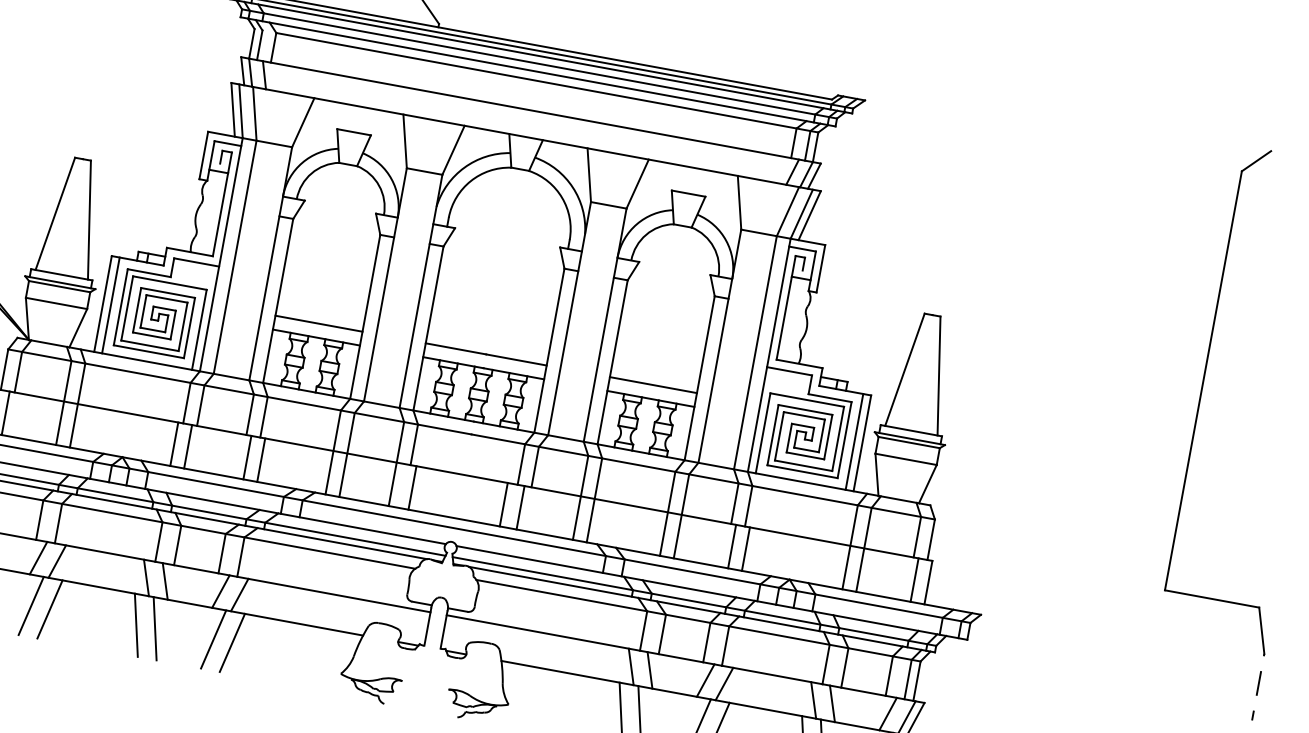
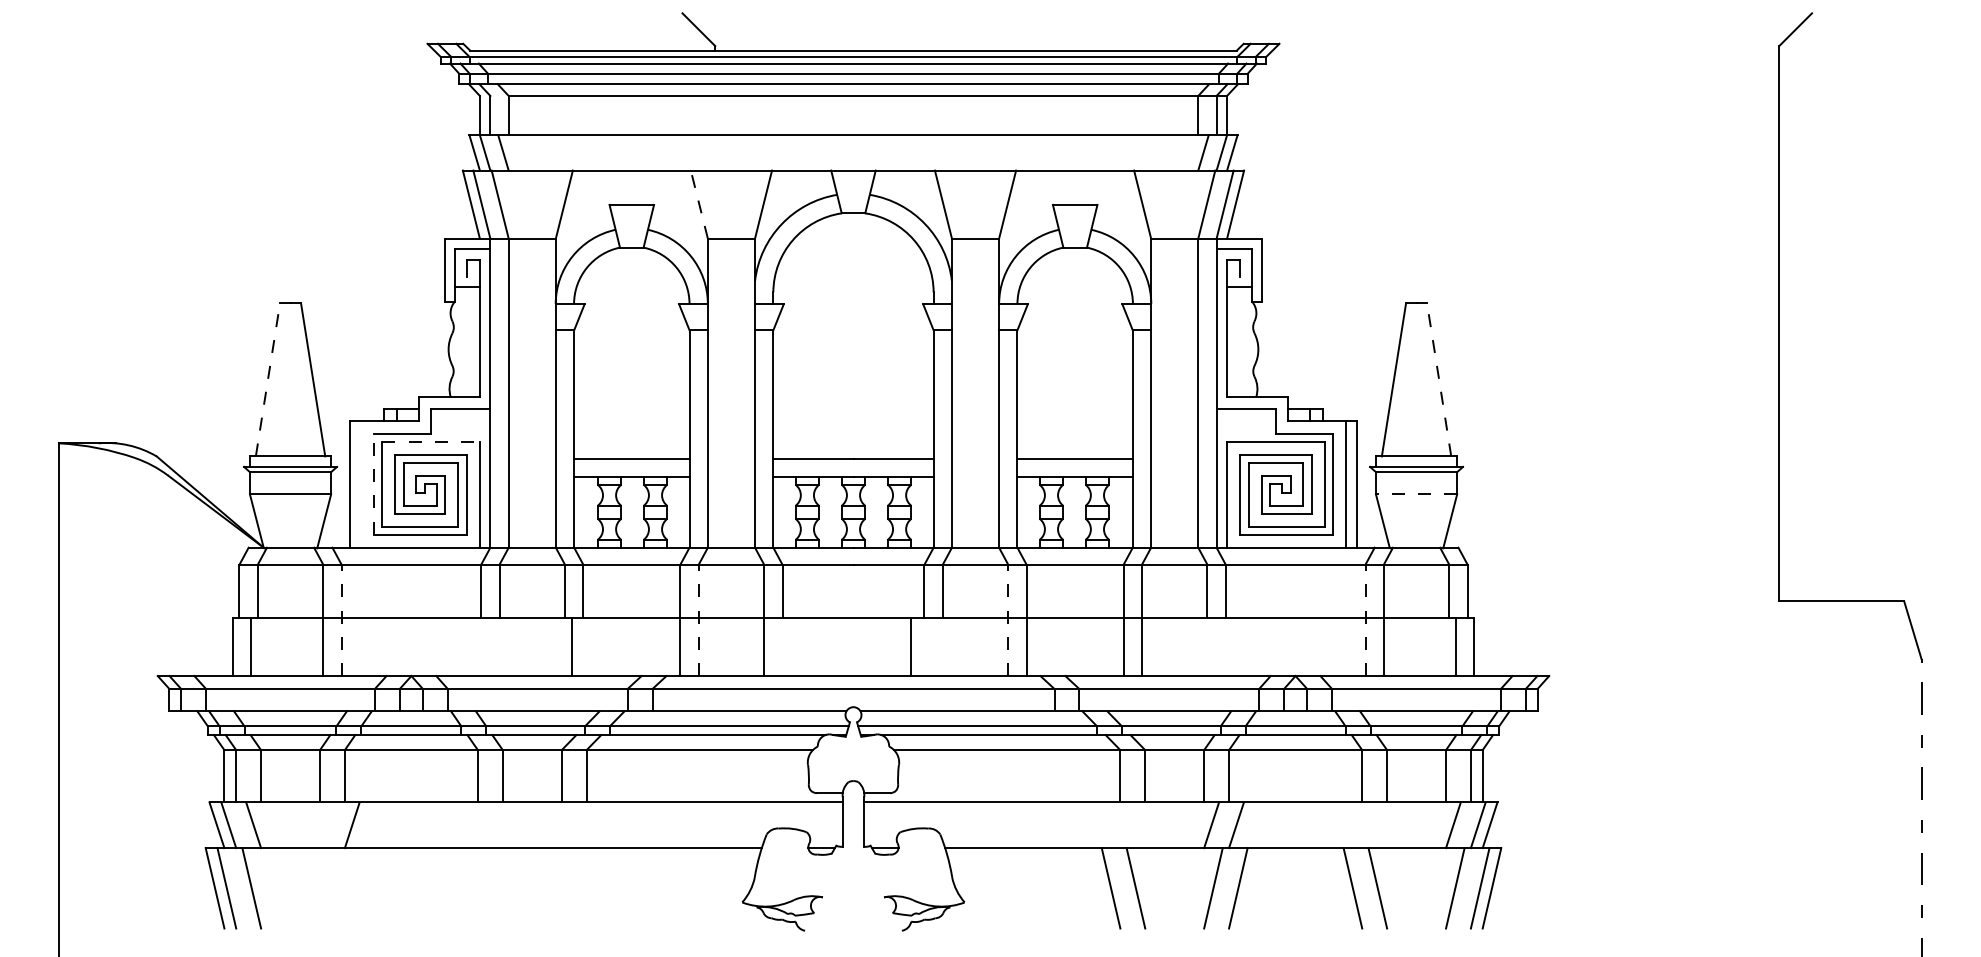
line: (405, 141) -> (699, 204), solid -> dashed
line: (55, 213) -> (267, 379), solid -> dashed
line: (170, 283) -> (431, 441), solid -> dashed
line: (110, 304) -> (360, 483), removed
line: (120, 306) -> (373, 483), solid -> dashed
line: (939, 375) -> (1439, 379), solid -> dashed
line: (77, 405) -> (341, 620), solid -> dashed
line: (174, 444) -> (474, 647), removed
line: (188, 447) -> (493, 647), removed
line: (346, 455) -> (698, 620), solid -> dashed
line: (906, 459) -> (1416, 494), solid -> dashed
line: (260, 460) -> (589, 647), removed
line: (412, 488) -> (790, 647), removed
line: (580, 497) -> (1008, 620), solid -> dashed
line: (520, 507) -> (933, 647), removed
line: (731, 546) -> (1213, 647), removed
line: (850, 547) -> (1365, 620), solid -> dashed
line: (746, 549) -> (1232, 647), removed
line: (38, 558) -> (327, 825), removed
line: (146, 578) -> (470, 825), removed
line: (164, 581) -> (494, 825), removed
line: (220, 591) -> (568, 825), removed
line: (239, 595) -> (593, 825), removed
line: (31, 606) -> (329, 888), removed
line: (49, 609) -> (353, 888), removed
line: (136, 625) -> (468, 888), removed
line: (155, 628) -> (493, 888), removed
line: (213, 639) -> (570, 888), removed
line: (232, 643) -> (595, 888), removed
line: (630, 667) -> (1112, 825), removed
line: (649, 670) -> (1137, 825), removed
line: (813, 700) -> (1354, 825), removed
line: (832, 704) -> (1379, 825), removed

